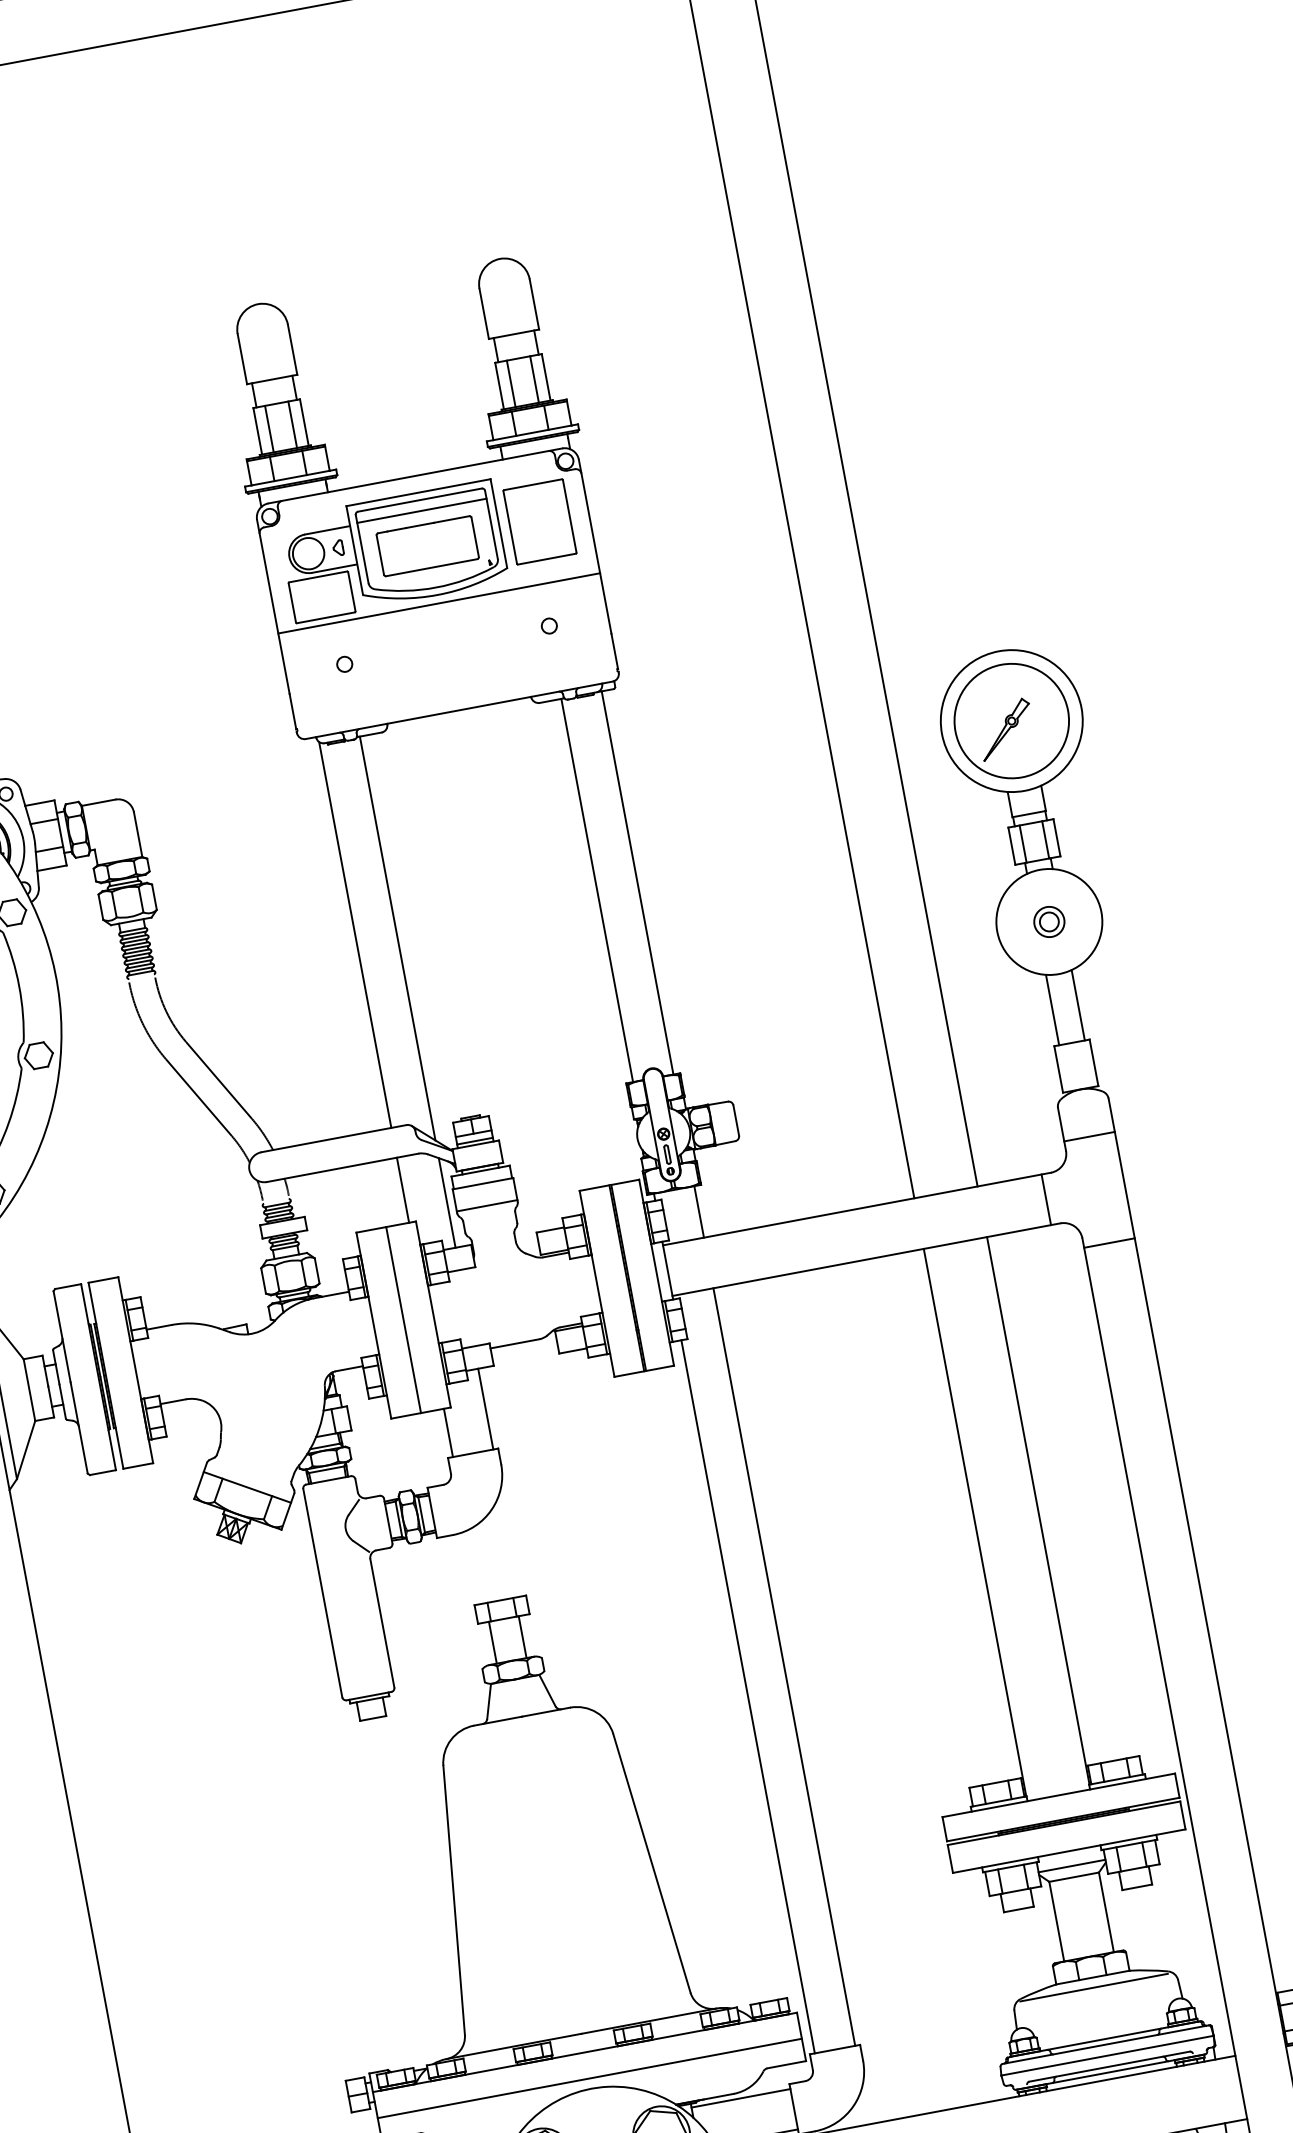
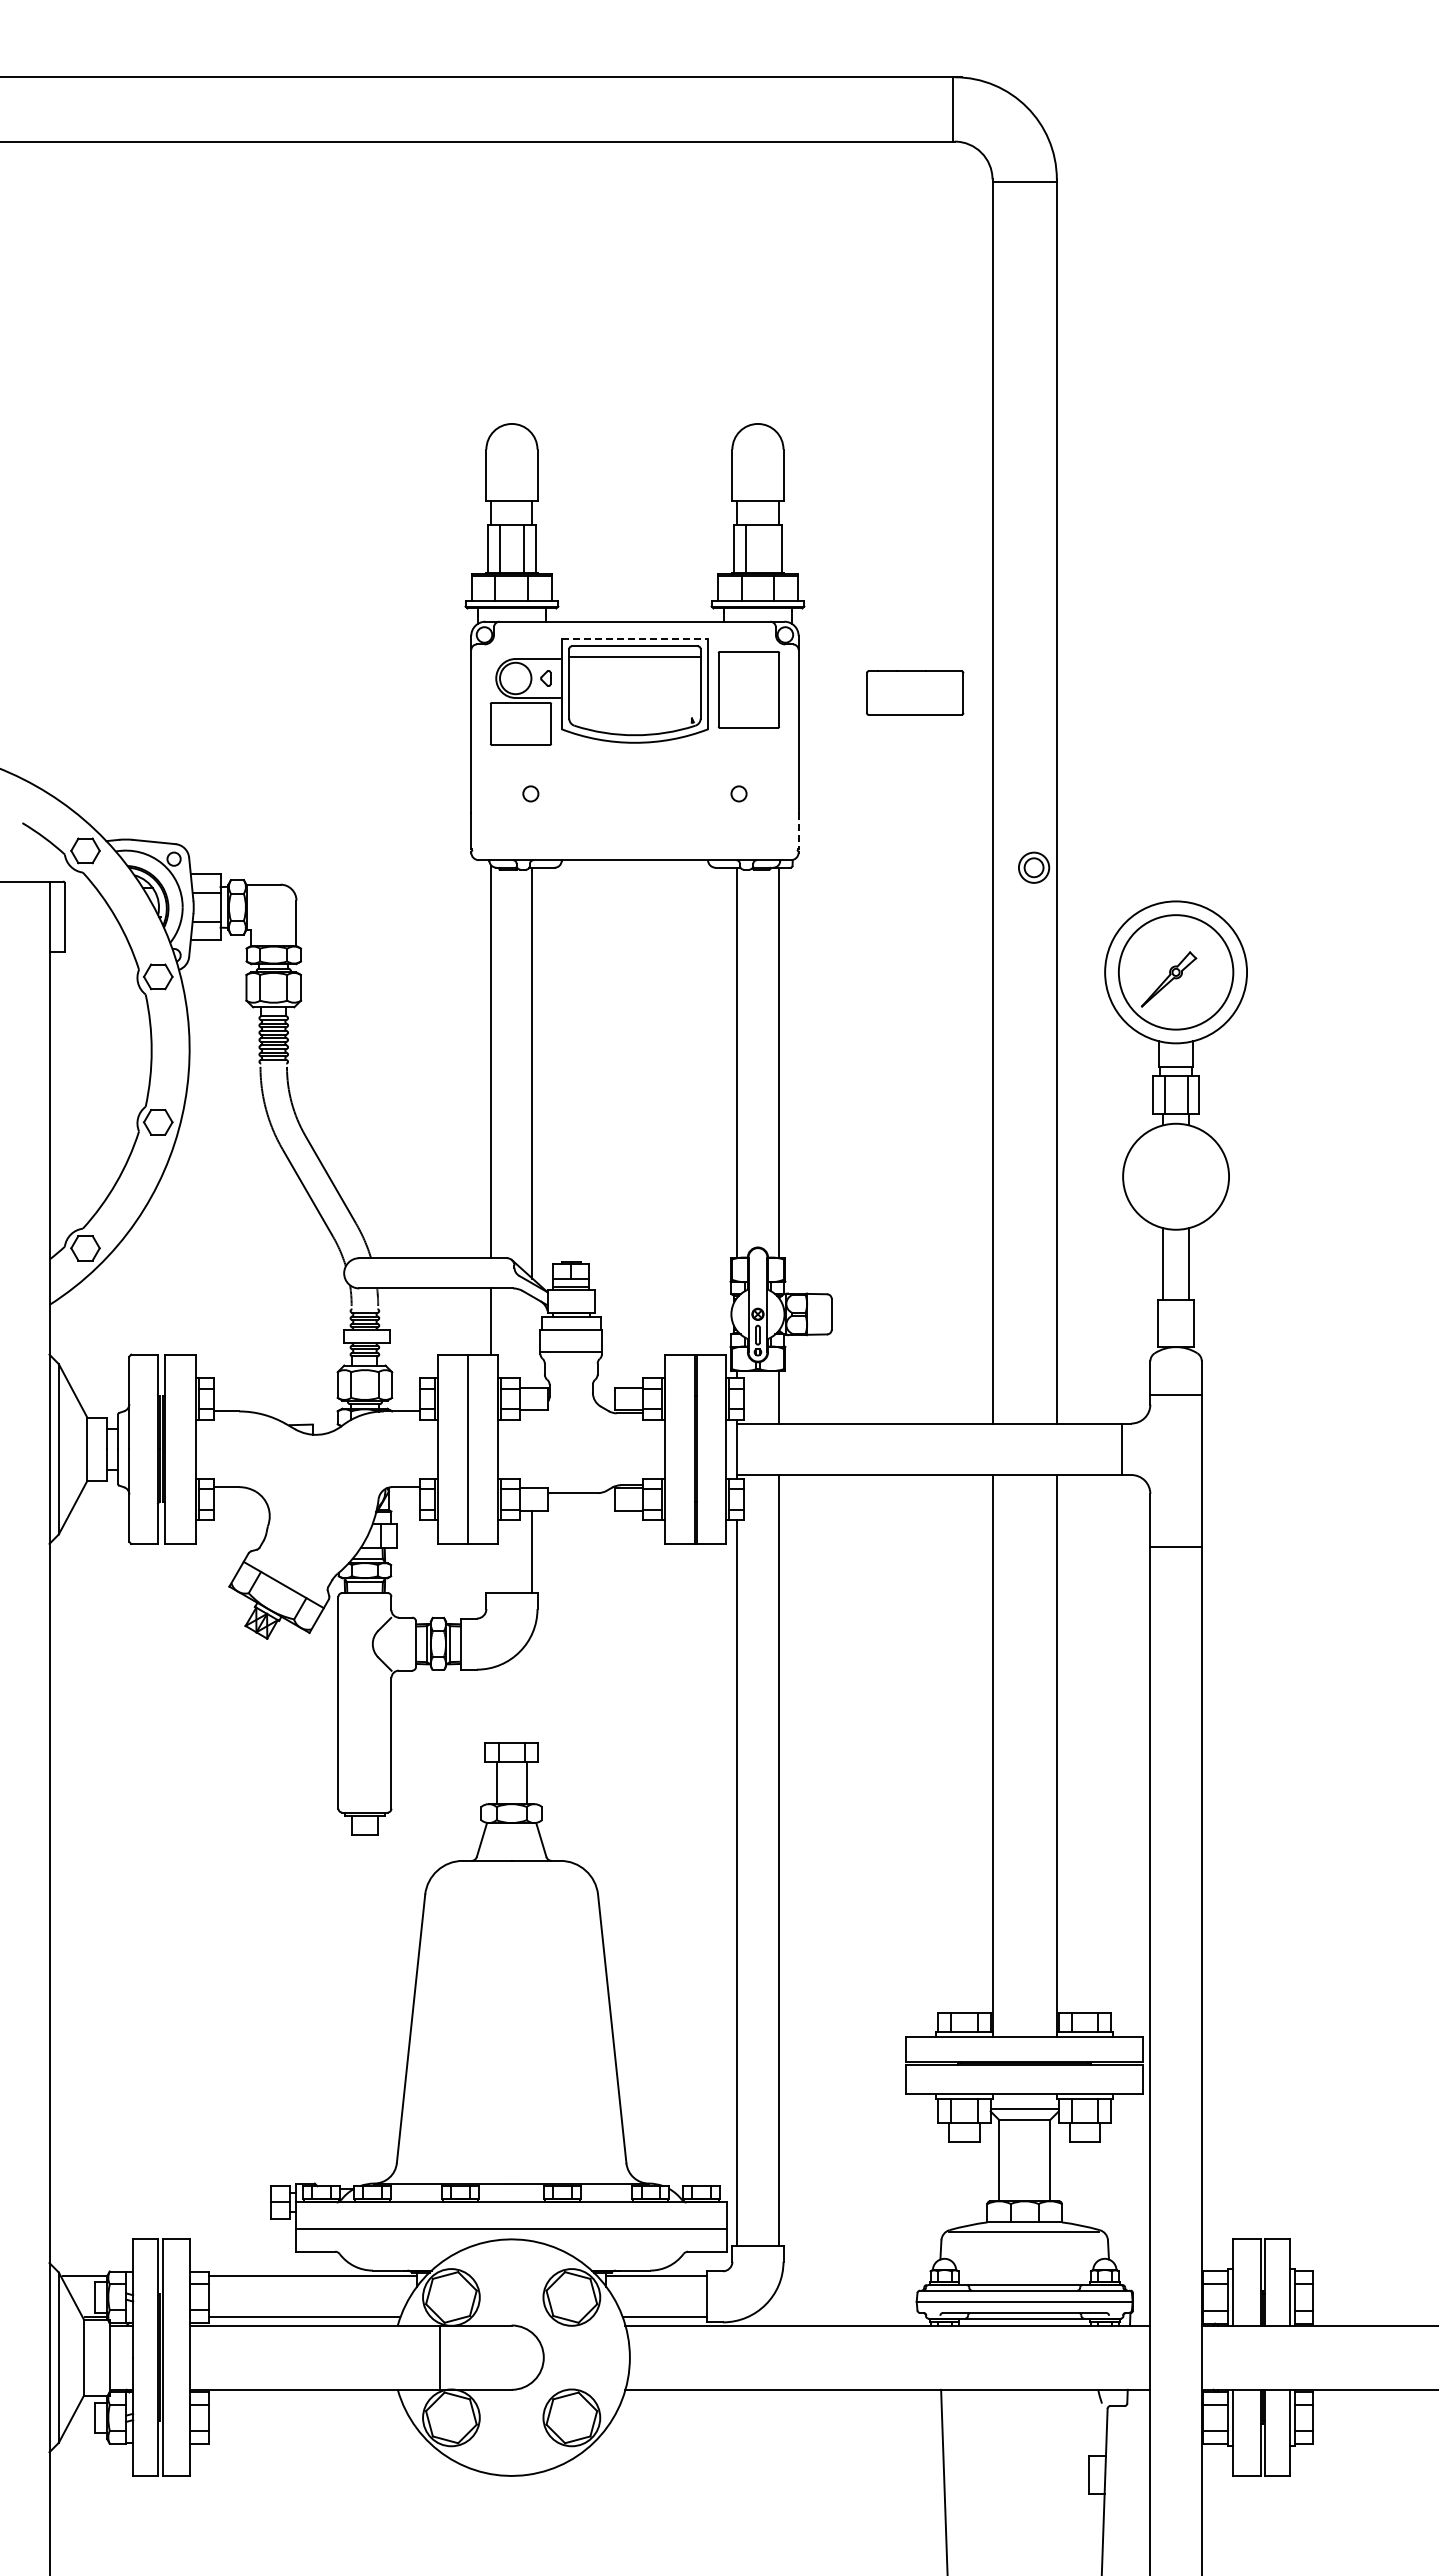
line: (534, 379) -> (769, 548), removed
line: (419, 492) -> (635, 638), solid -> dashed
part: (427, 545) -> (915, 692), moved
line: (438, 603) -> (634, 751), removed
line: (614, 651) -> (798, 830), solid -> dashed
part: (1049, 921) -> (1034, 867), moved
line: (447, 1202) -> (532, 1341), removed
line: (1108, 1243) -> (1175, 1547), moved
line: (448, 1432) -> (491, 1568), removed

